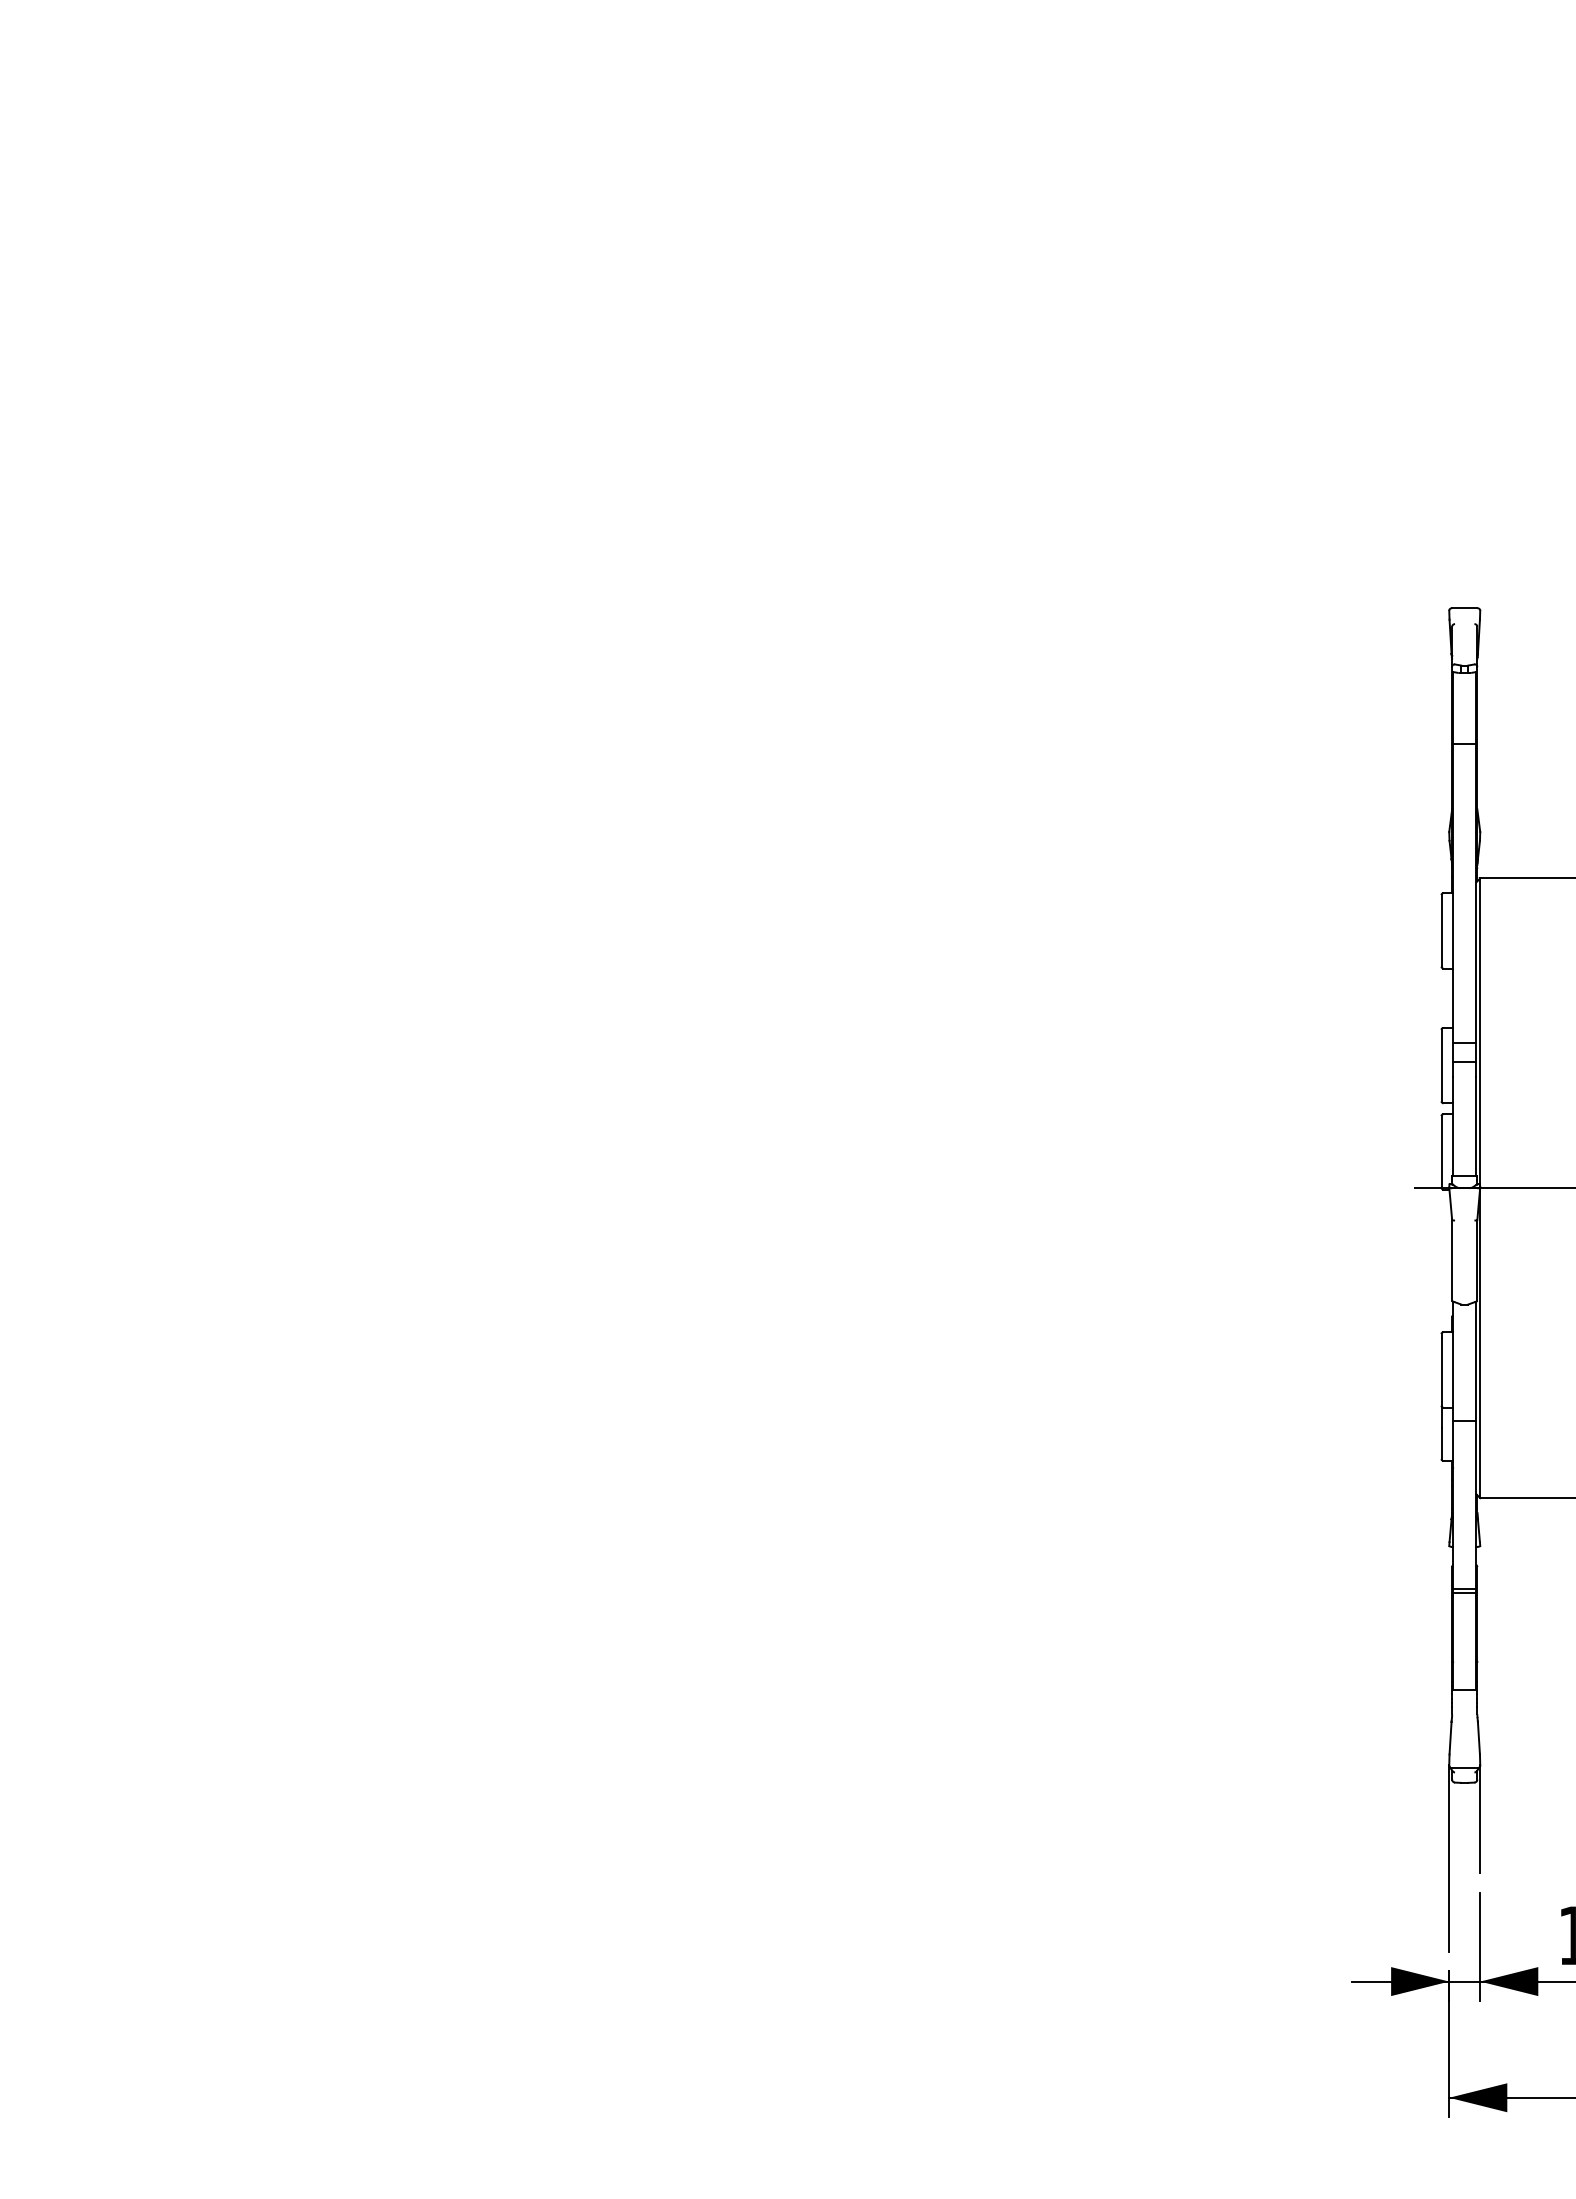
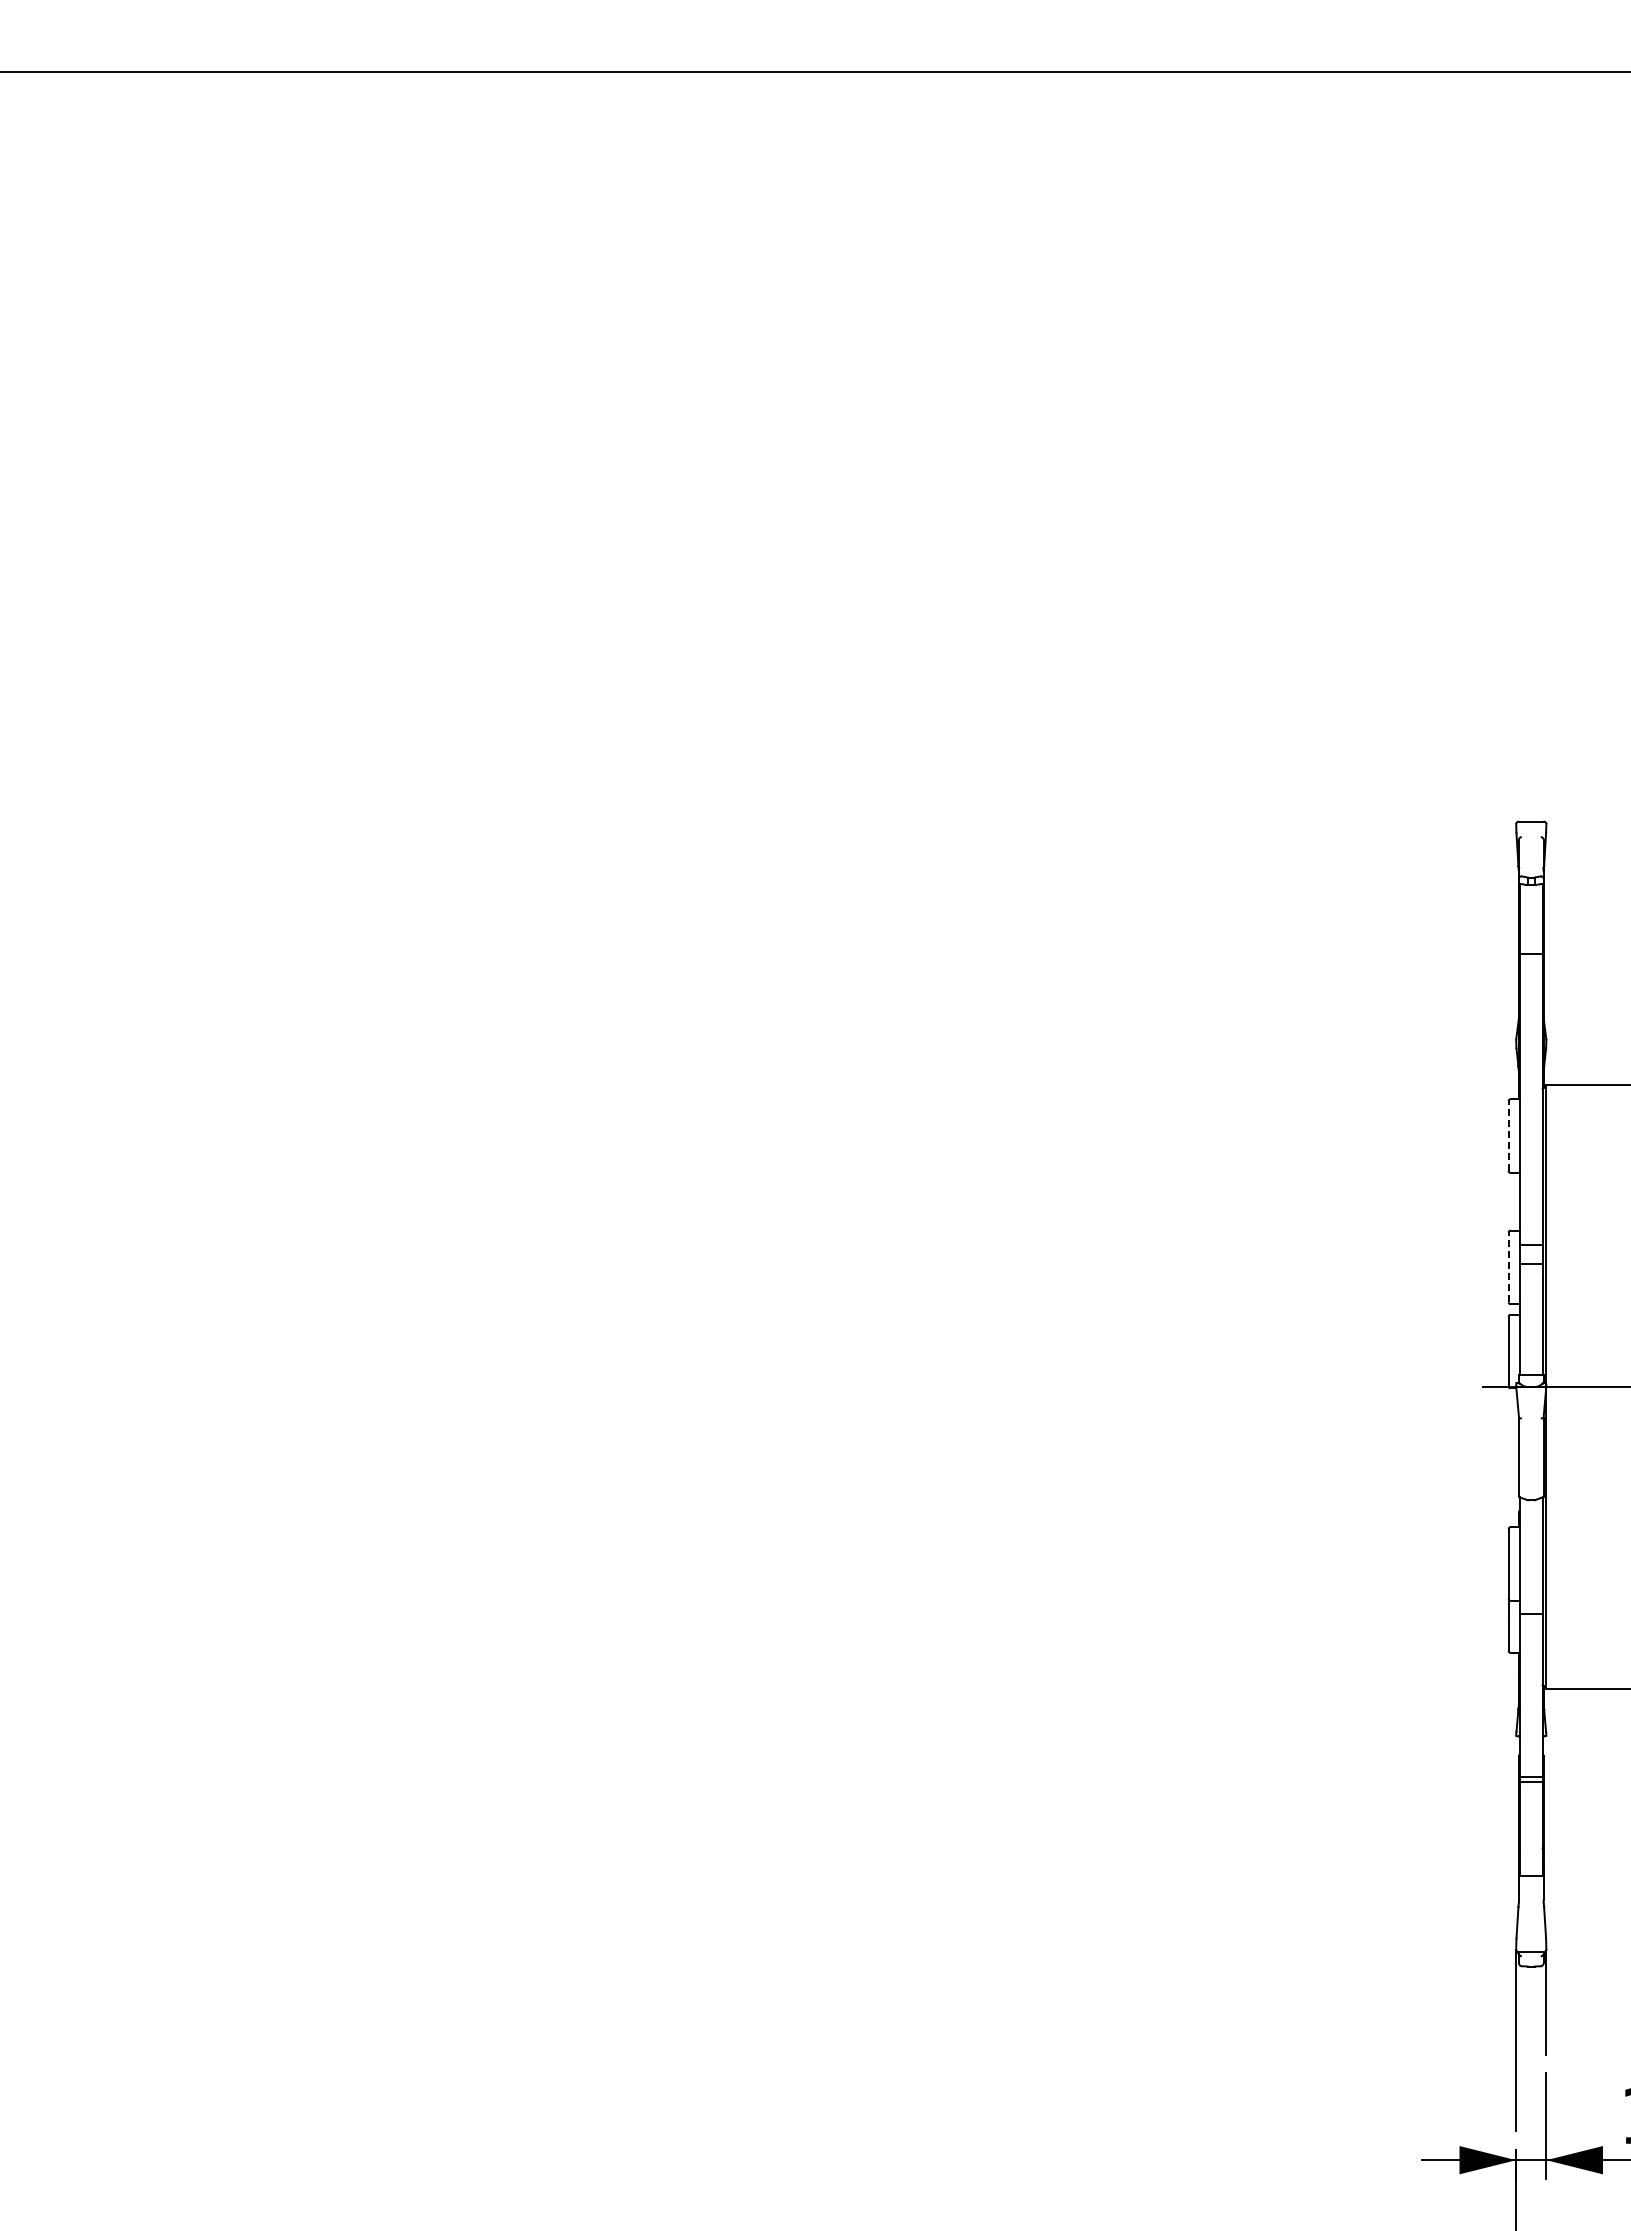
line: (1441, 931) -> (1508, 1136), solid -> dashed
line: (1441, 1065) -> (1508, 1267), solid -> dashed

